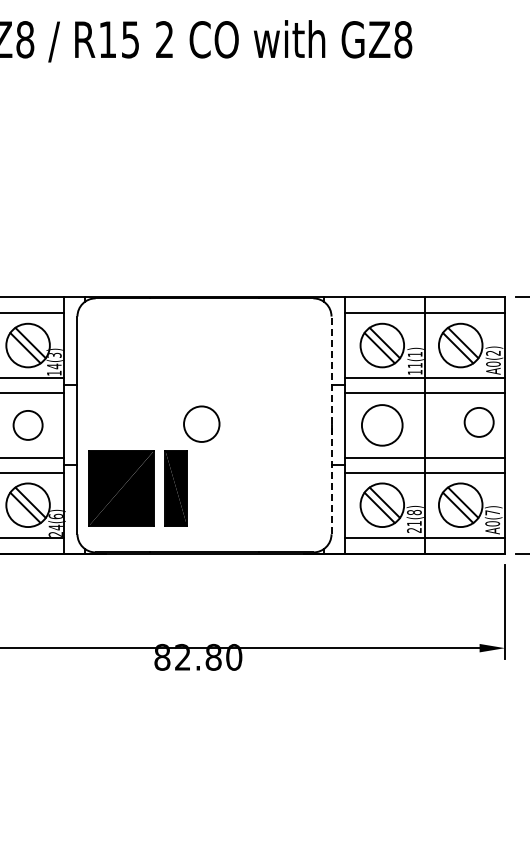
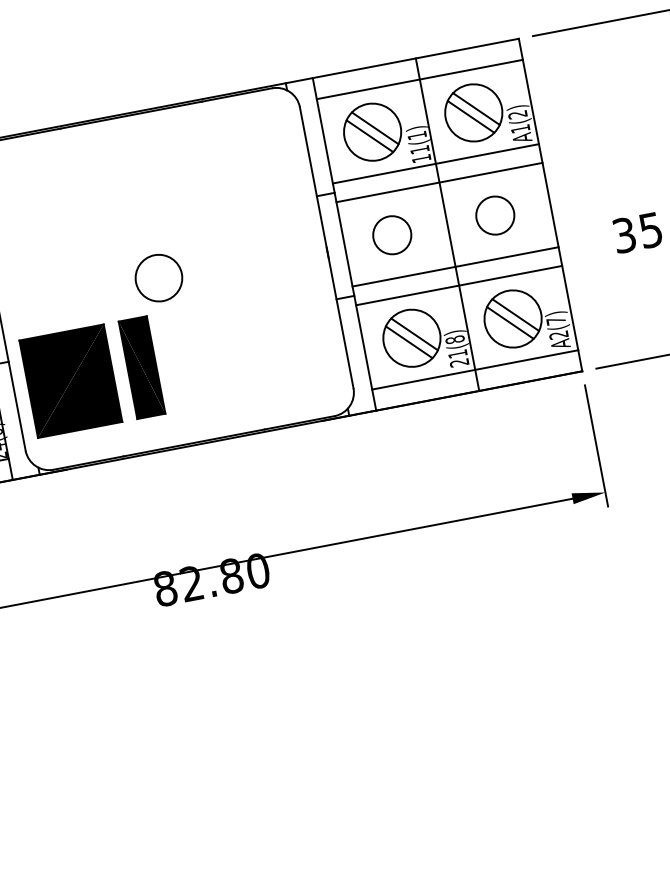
text: (493, 363) -> (520, 127), A0(2) -> A1(2)
circle: (478, 422) -> (494, 215), moved
line: (331, 425) -> (326, 247), dashed -> solid
circle: (382, 425) -> (392, 235), size x0.71
text: (492, 523) -> (558, 334), A0(7) -> A2(7)

